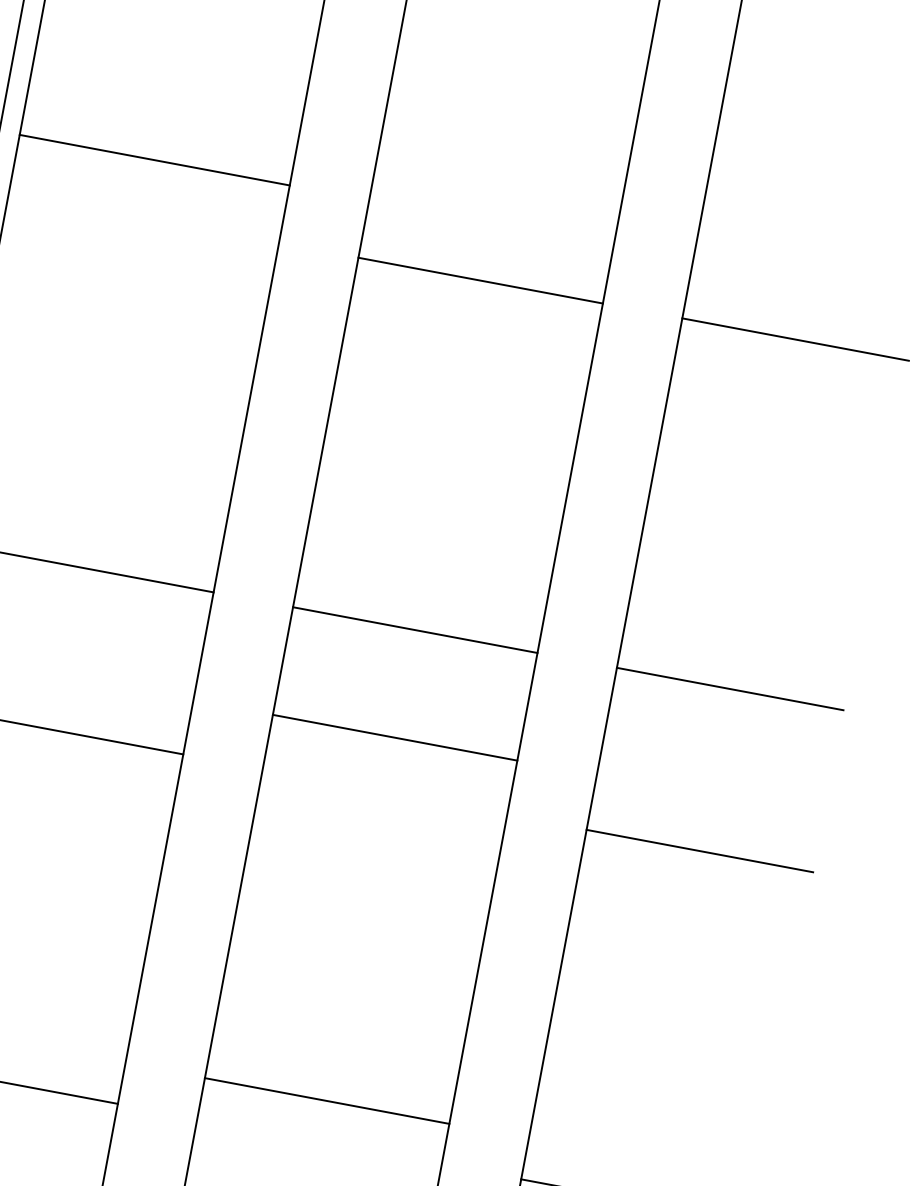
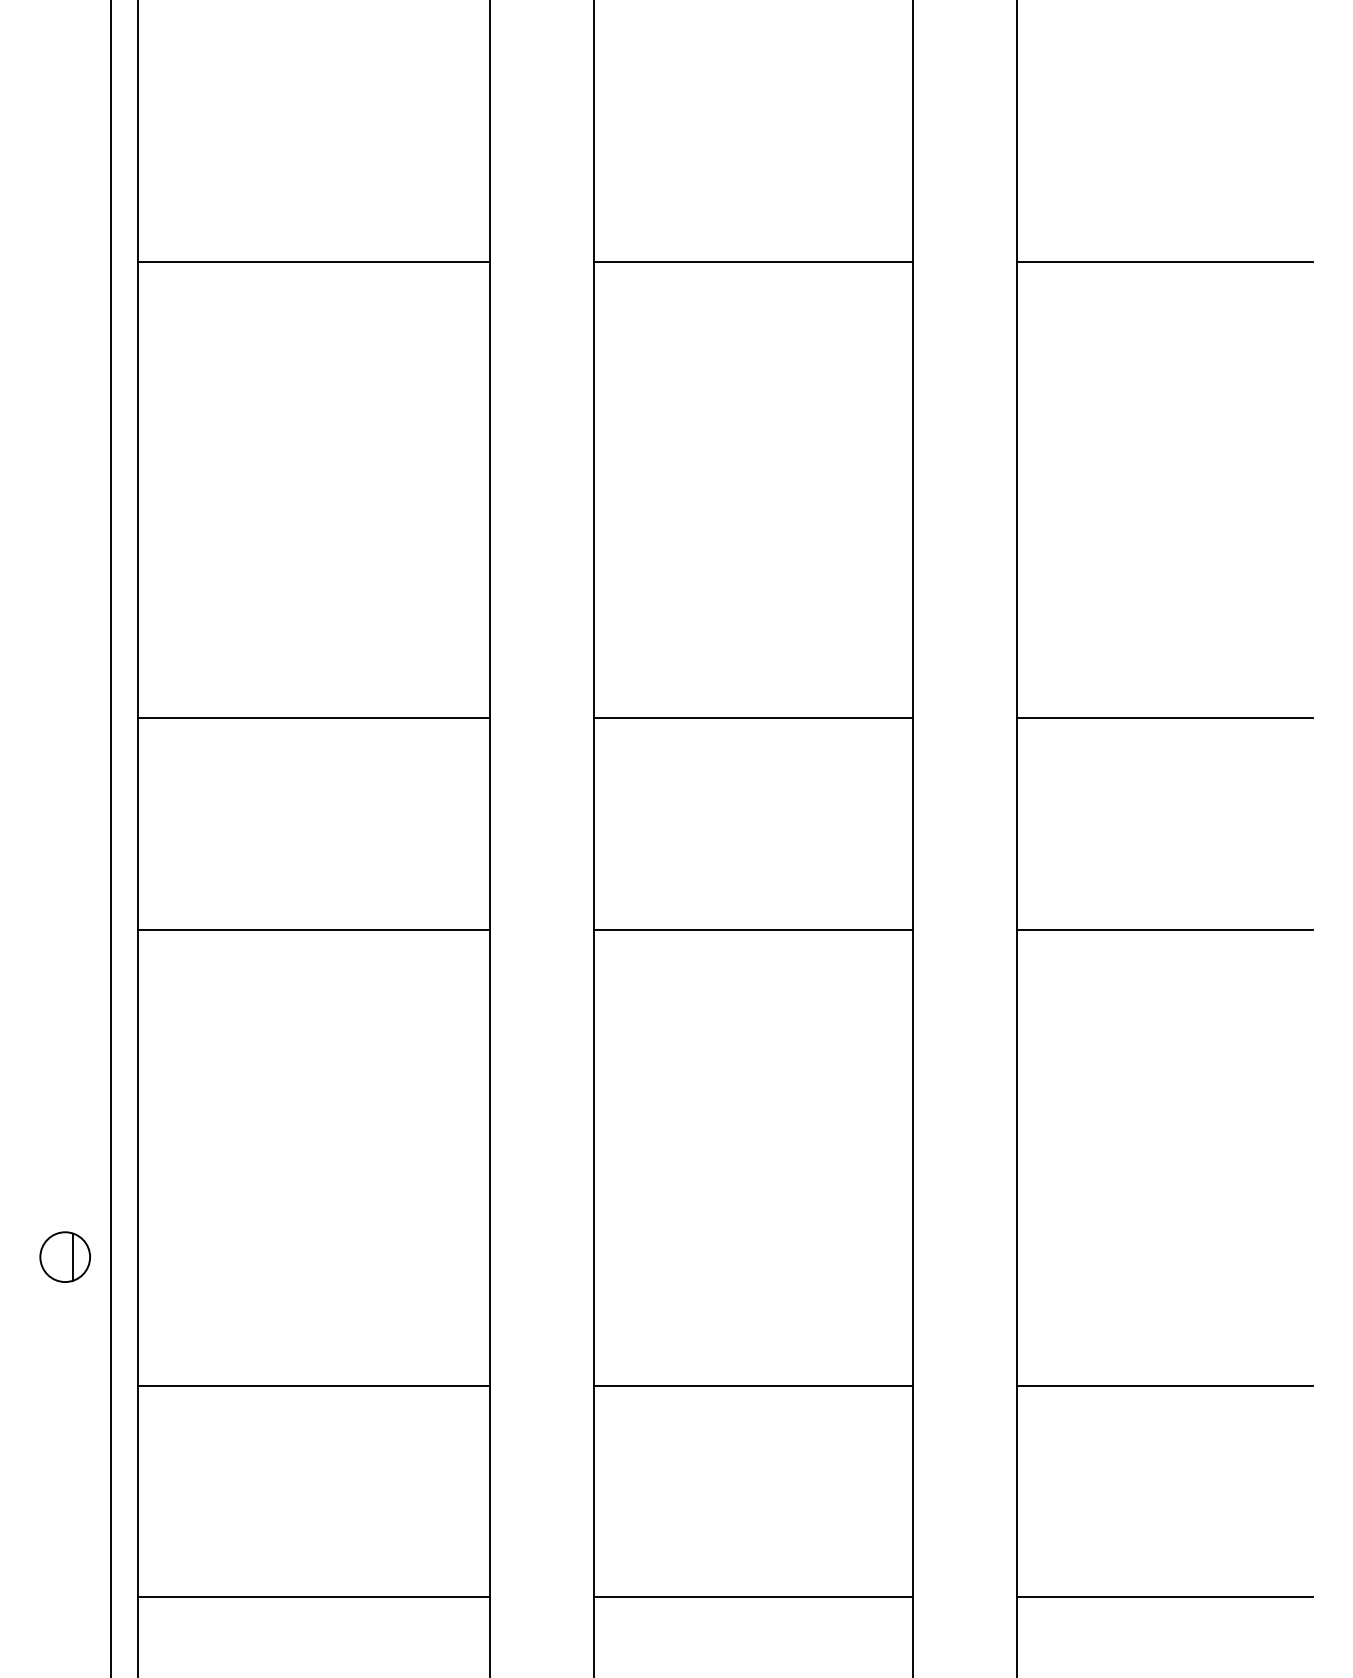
line: (154, 159) -> (313, 261), moved
line: (395, 737) -> (753, 929), moved
line: (327, 1100) -> (753, 1385), moved

